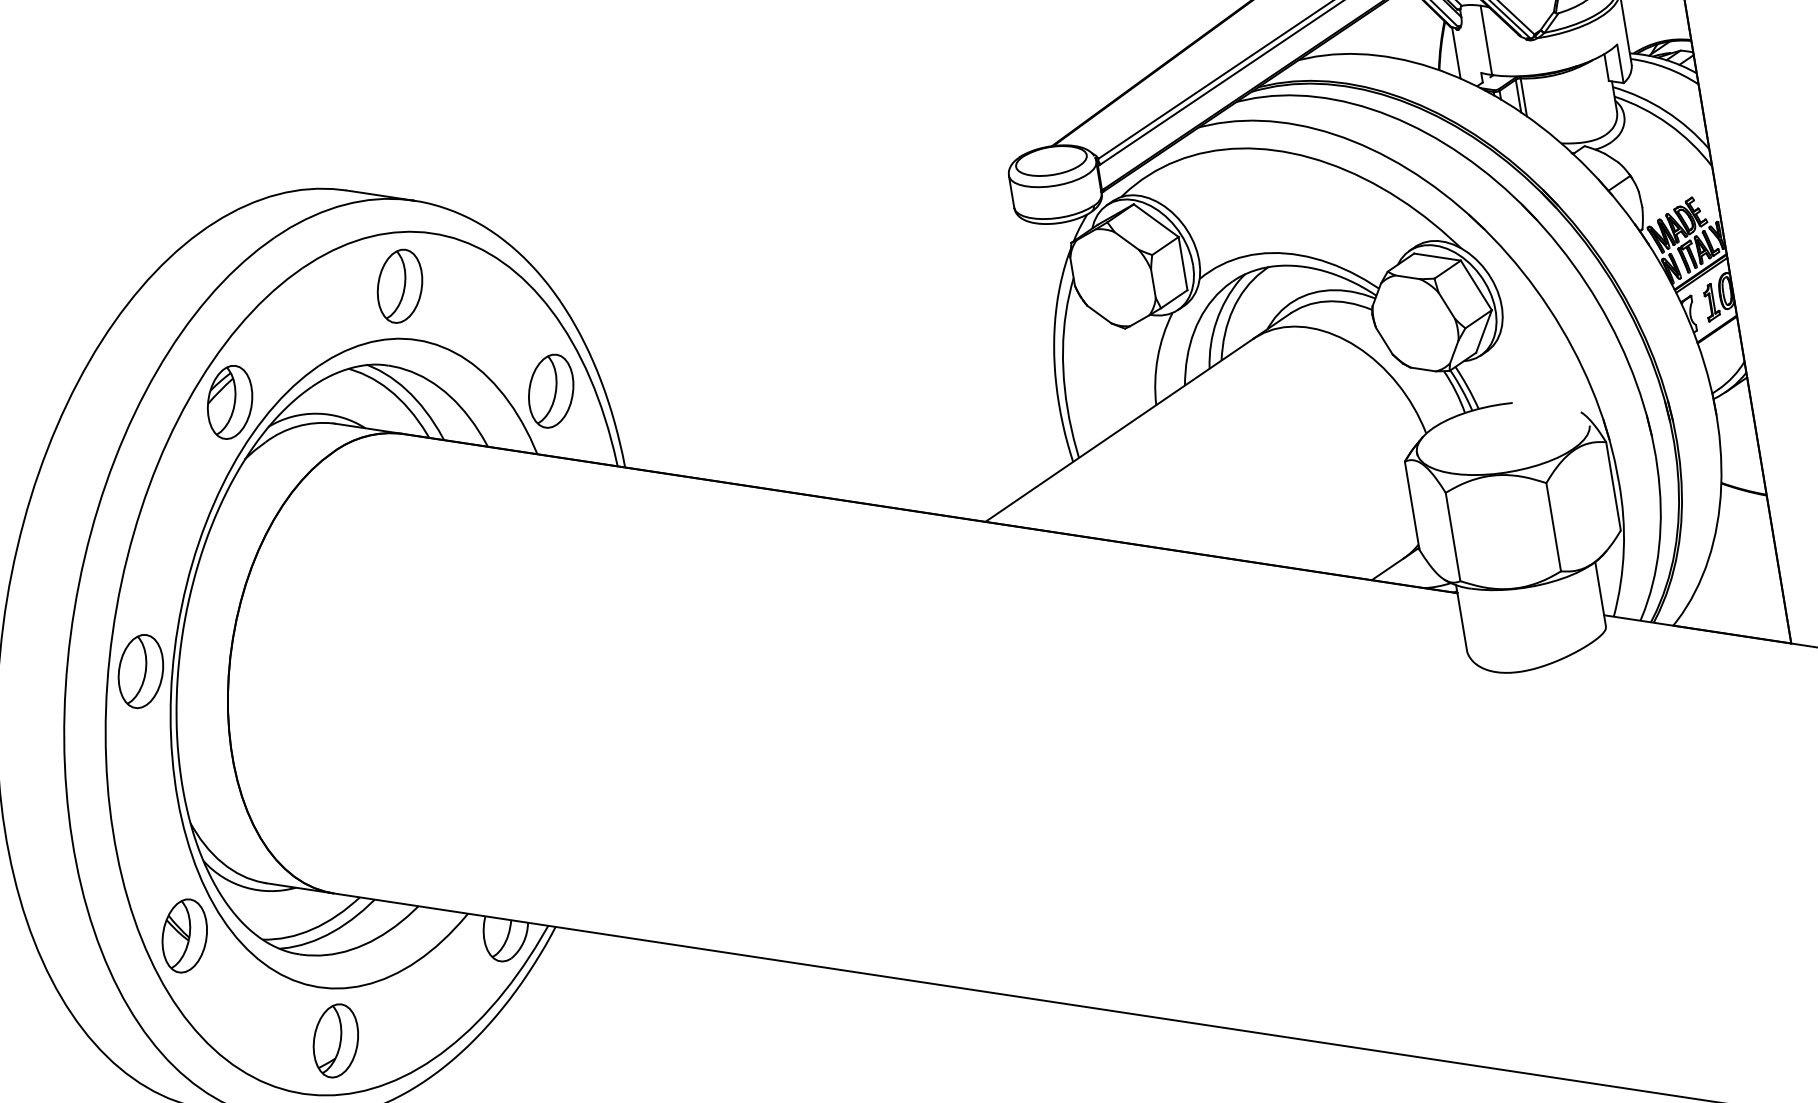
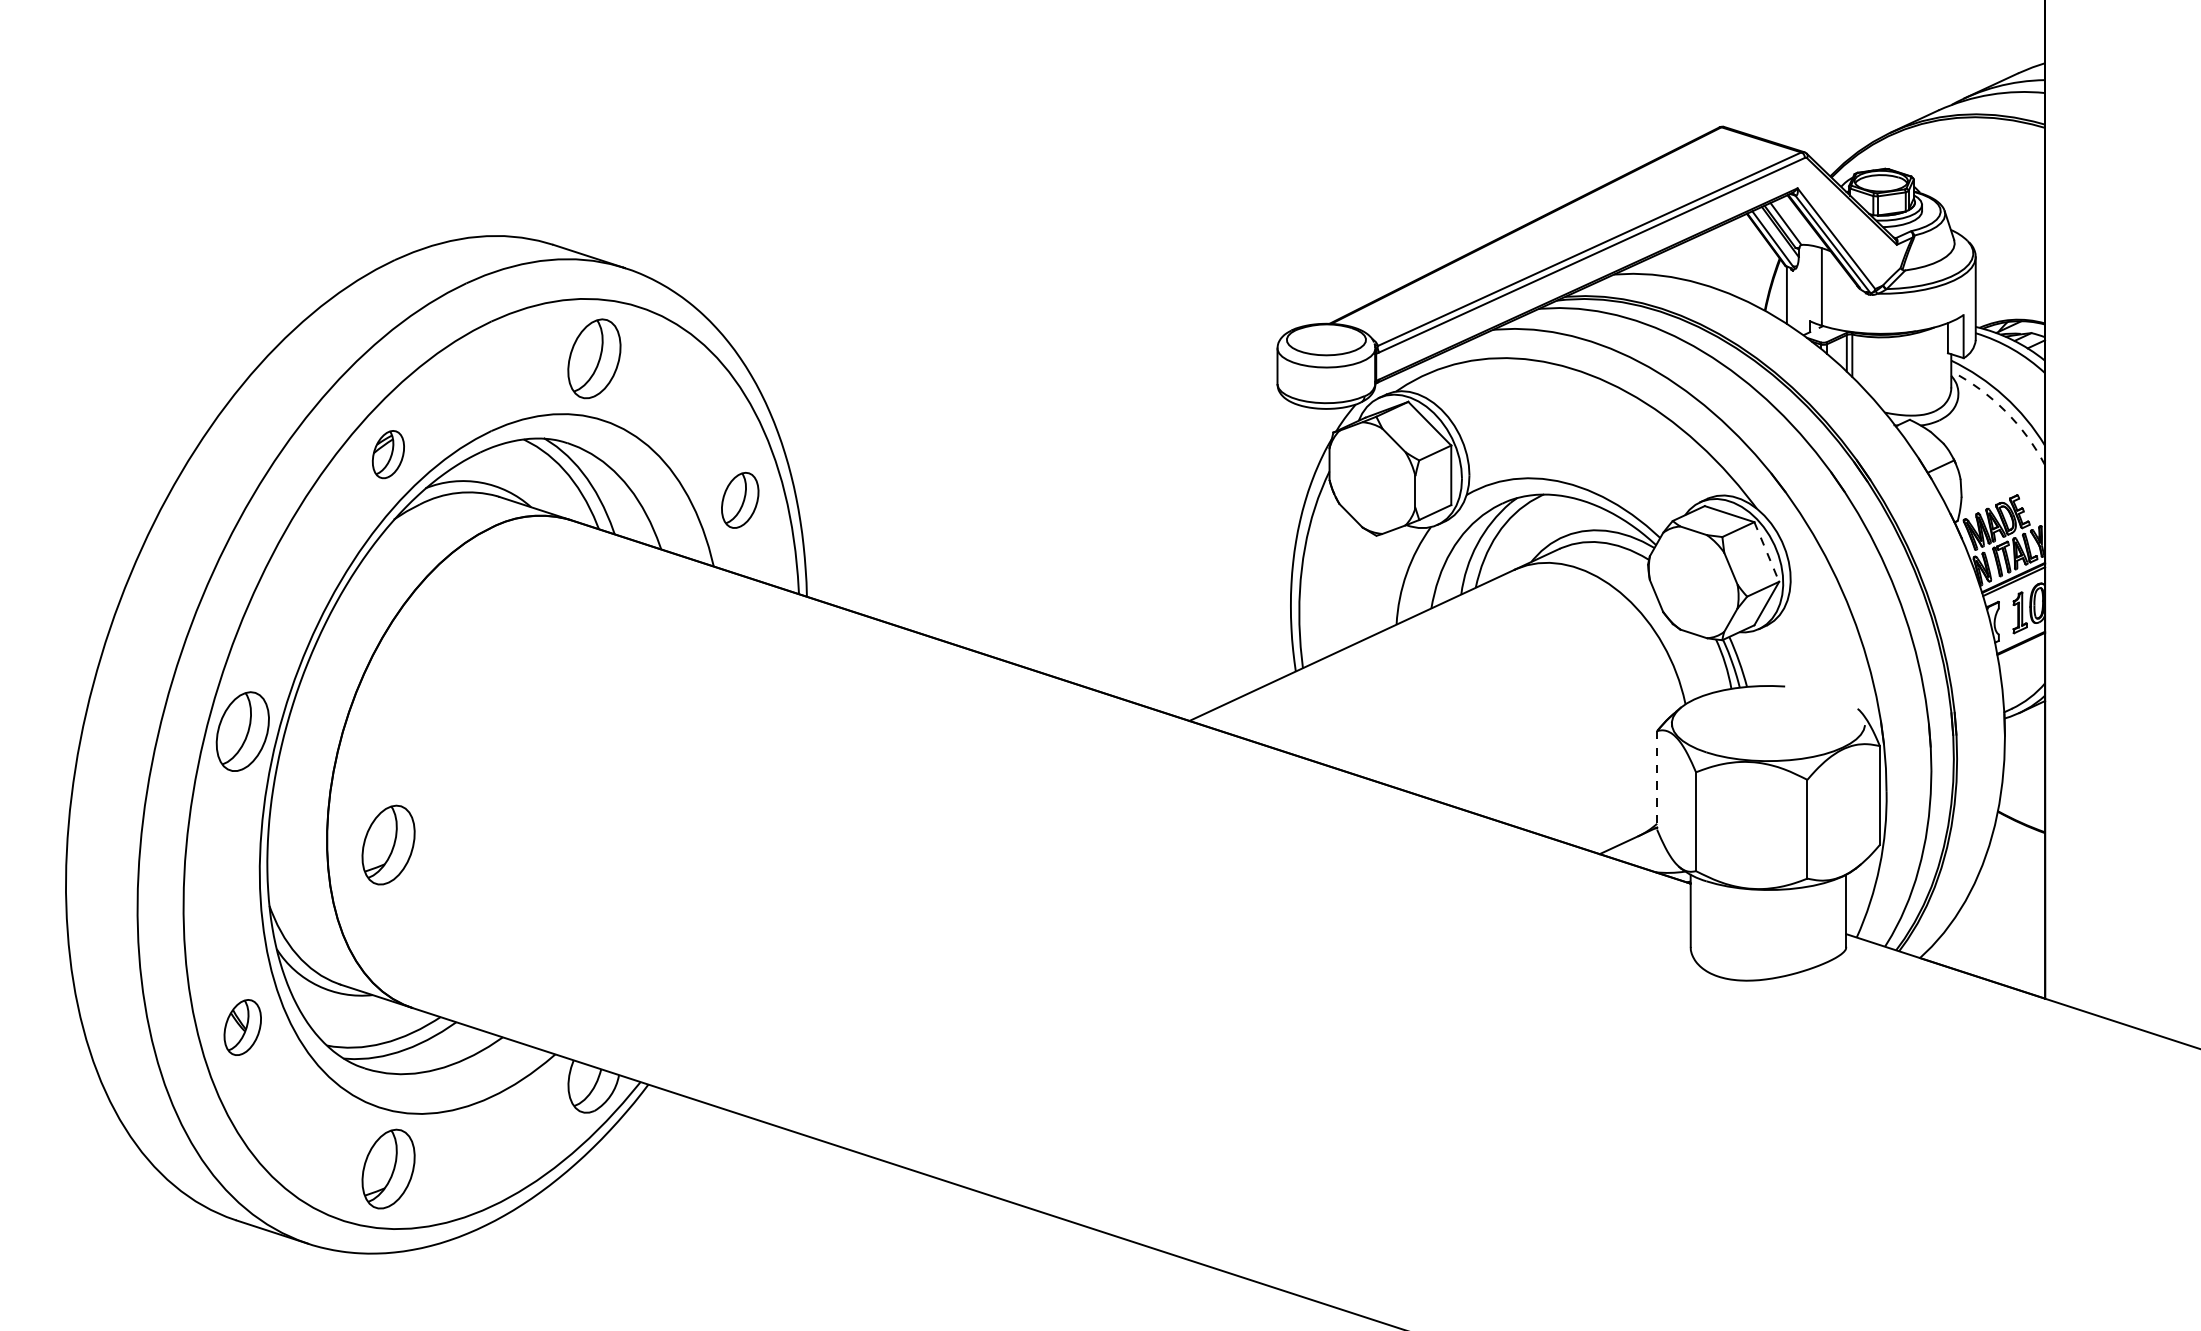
arc: (1668, 124) -> (2005, 411), solid -> dashed
line: (1476, 285) -> (1766, 552), solid -> dashed
part: (551, 391) -> (740, 500), size x0.7
part: (230, 402) -> (388, 454), size x0.6
line: (1412, 505) -> (1657, 780), solid -> dashed
part: (287, 750) -> (388, 844), added
part: (184, 935) -> (242, 1027), size x0.7

